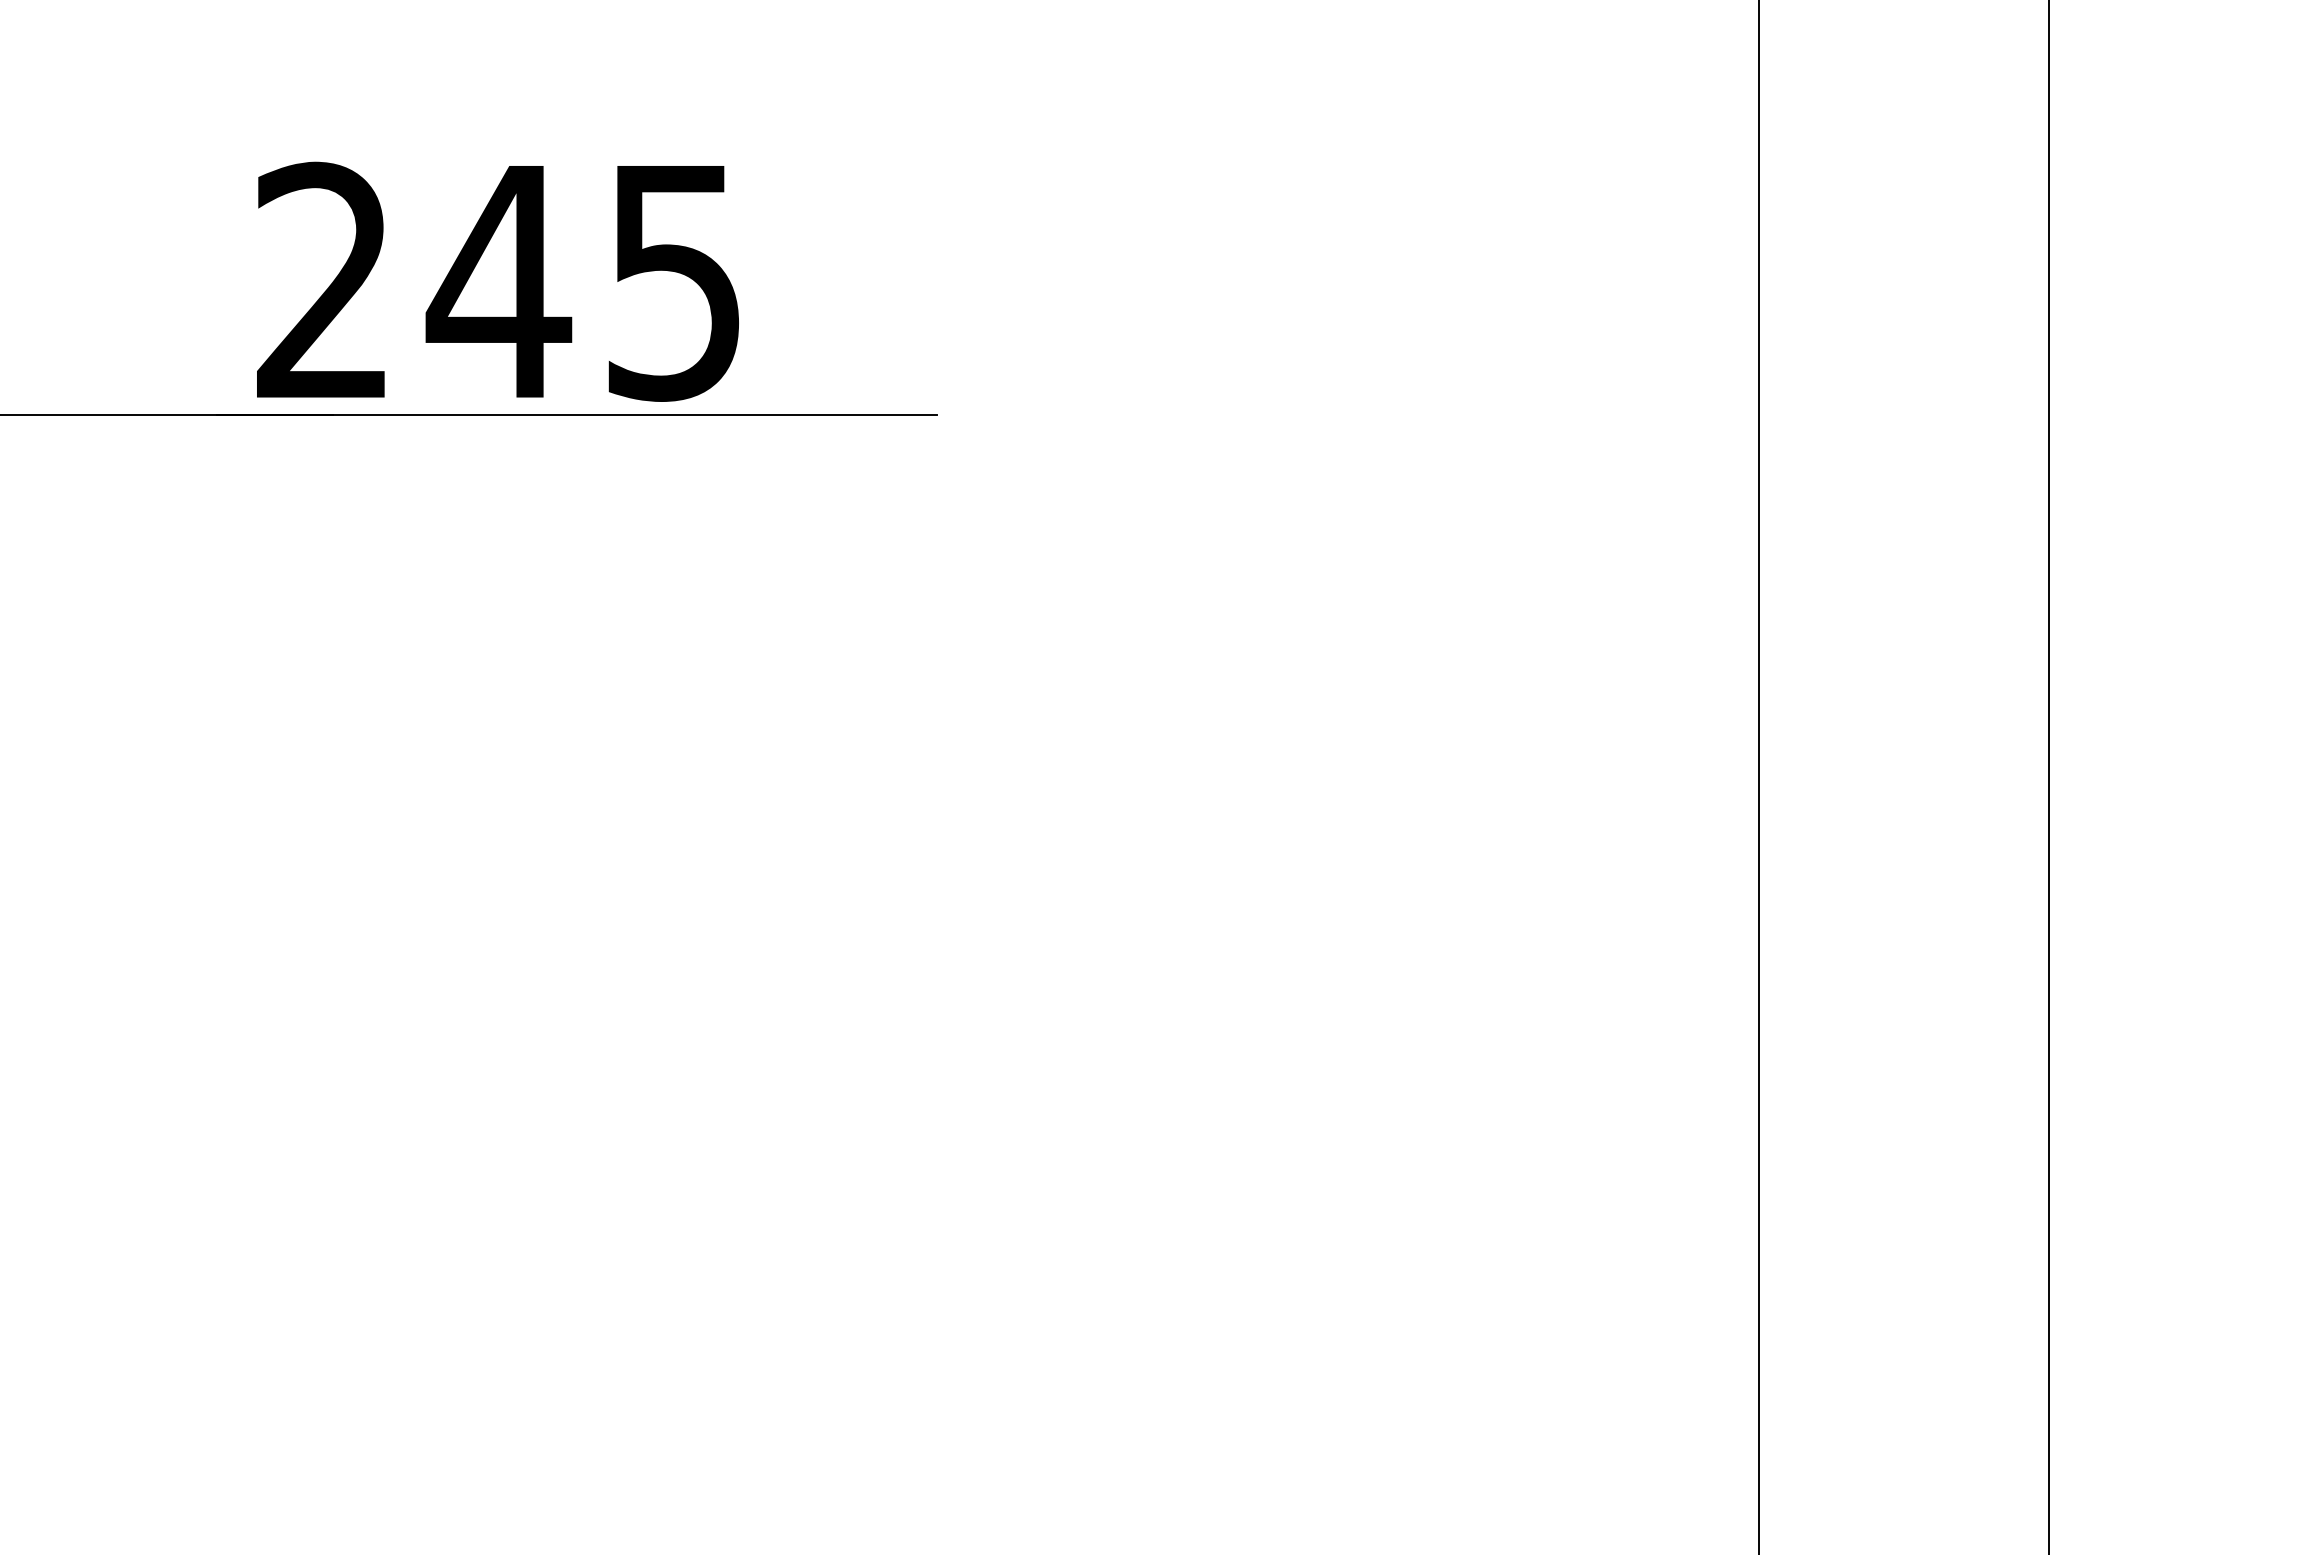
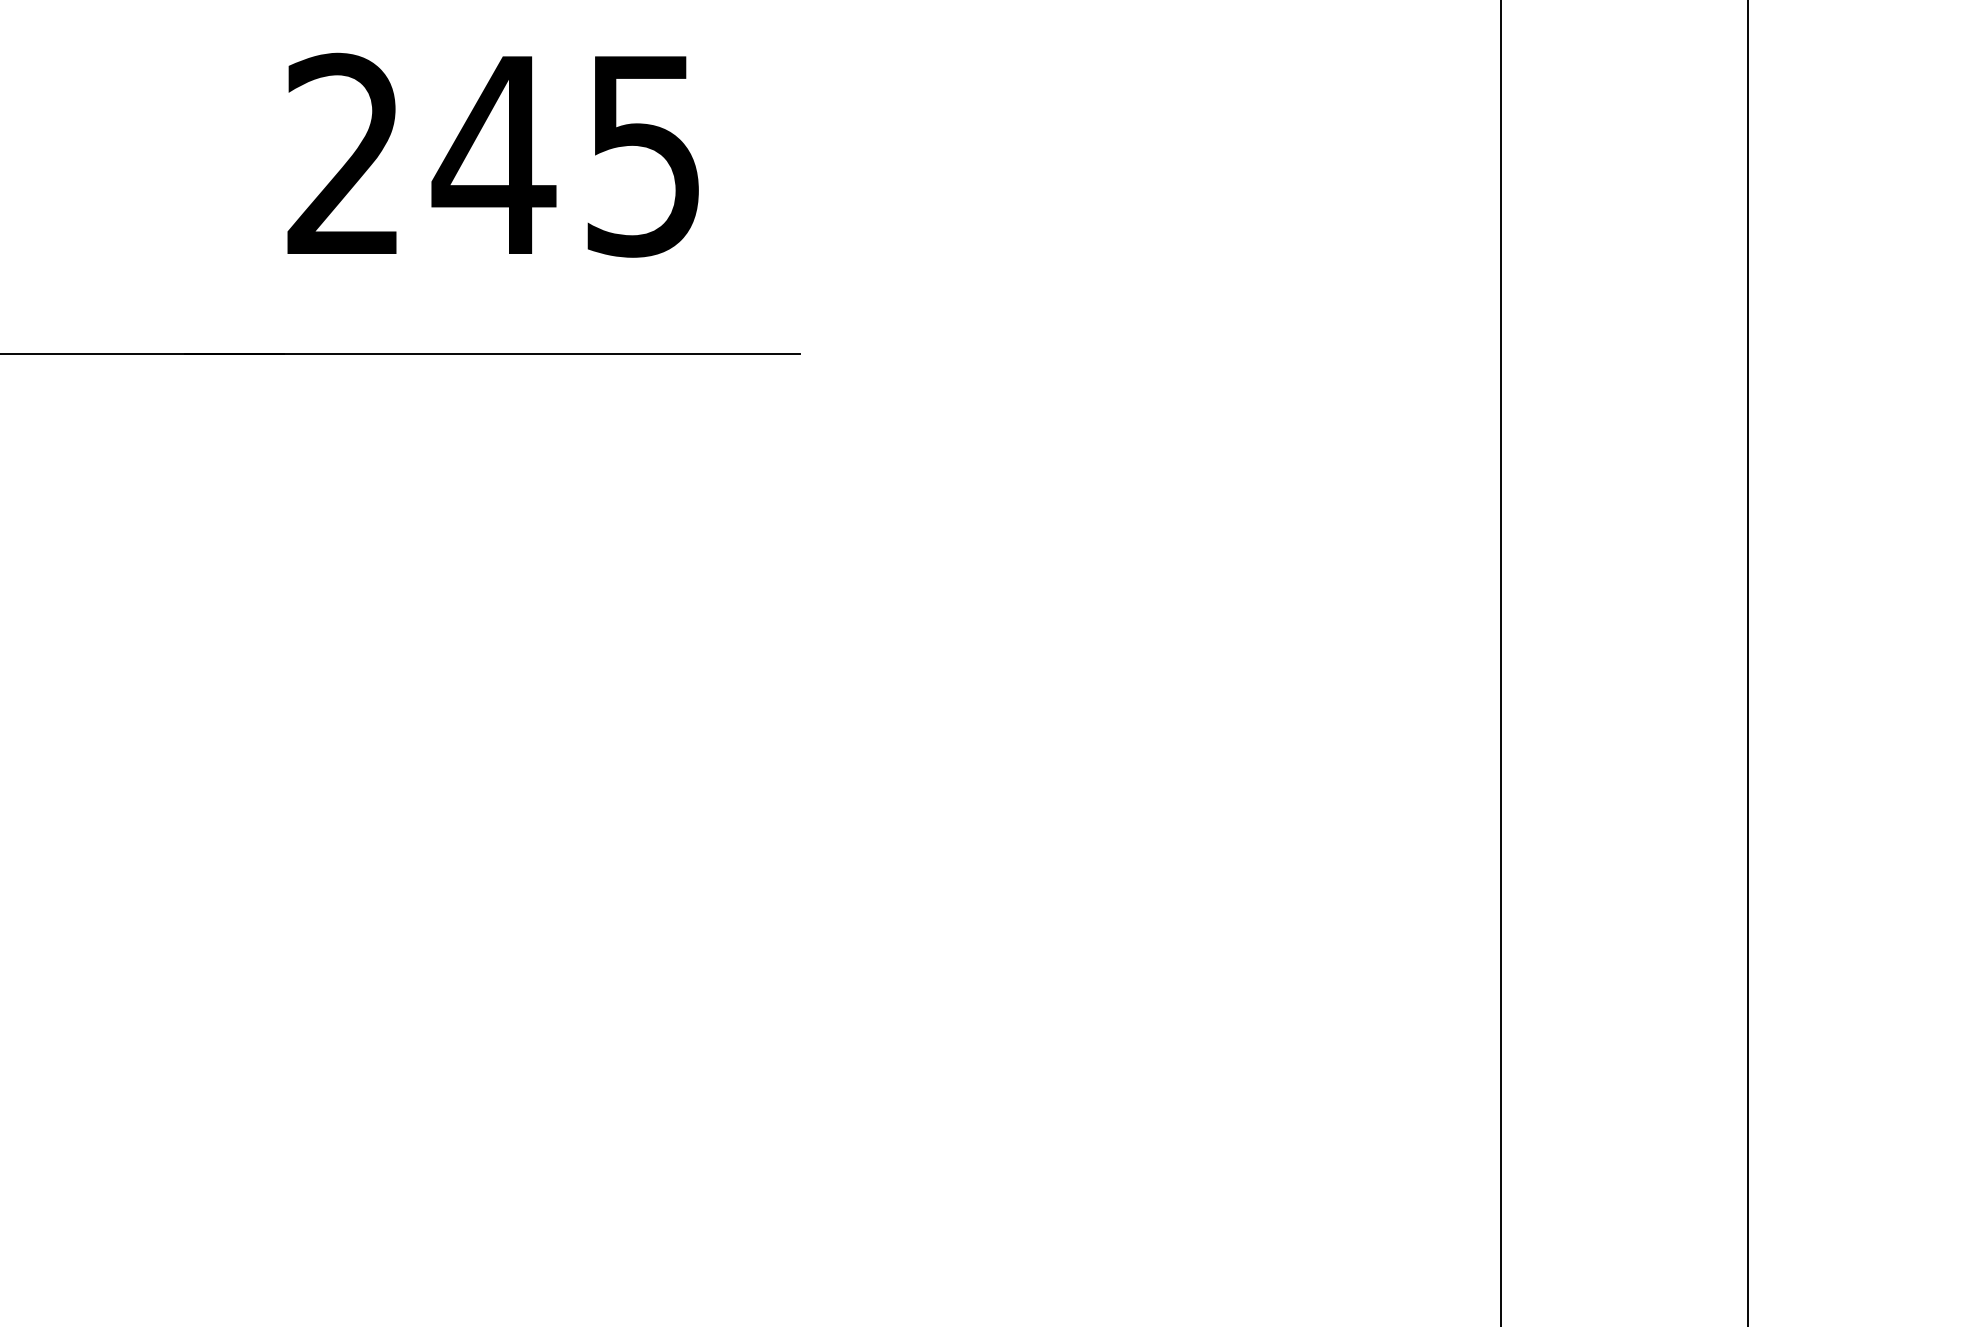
text: (497, 281) -> (492, 154), moved

